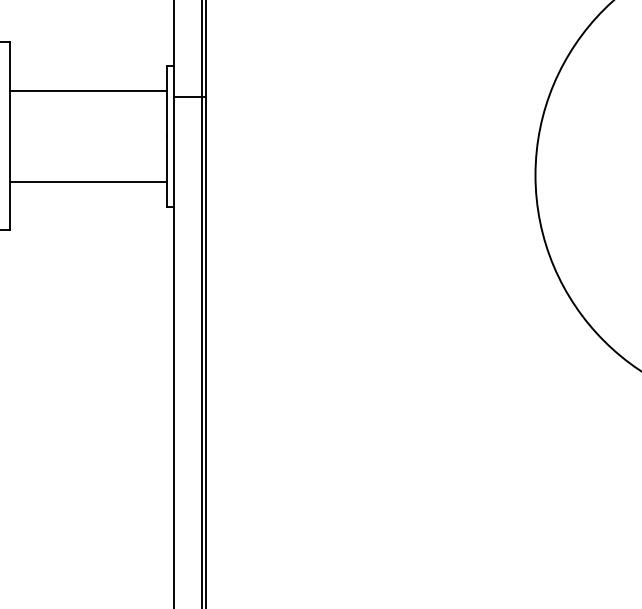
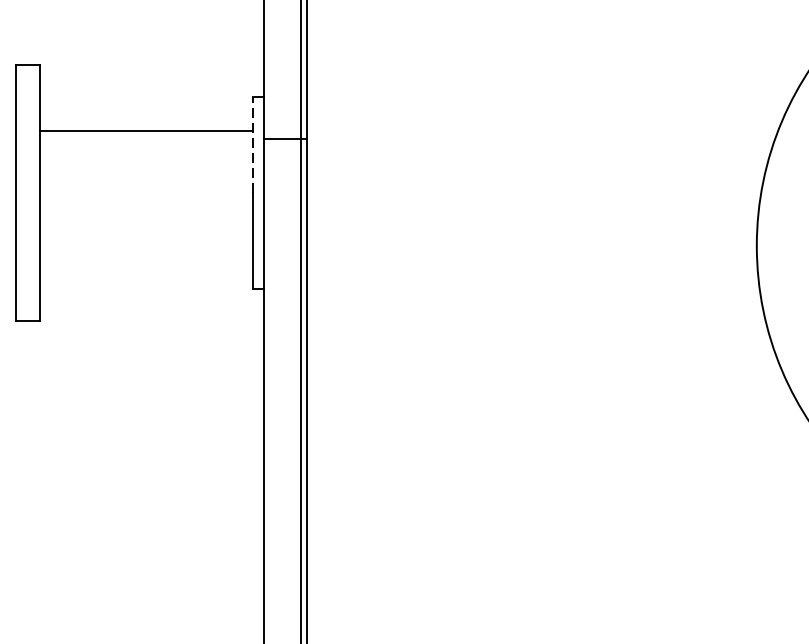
line: (166, 100) -> (253, 143), solid -> dashed
line: (88, 181) -> (146, 254), removed

